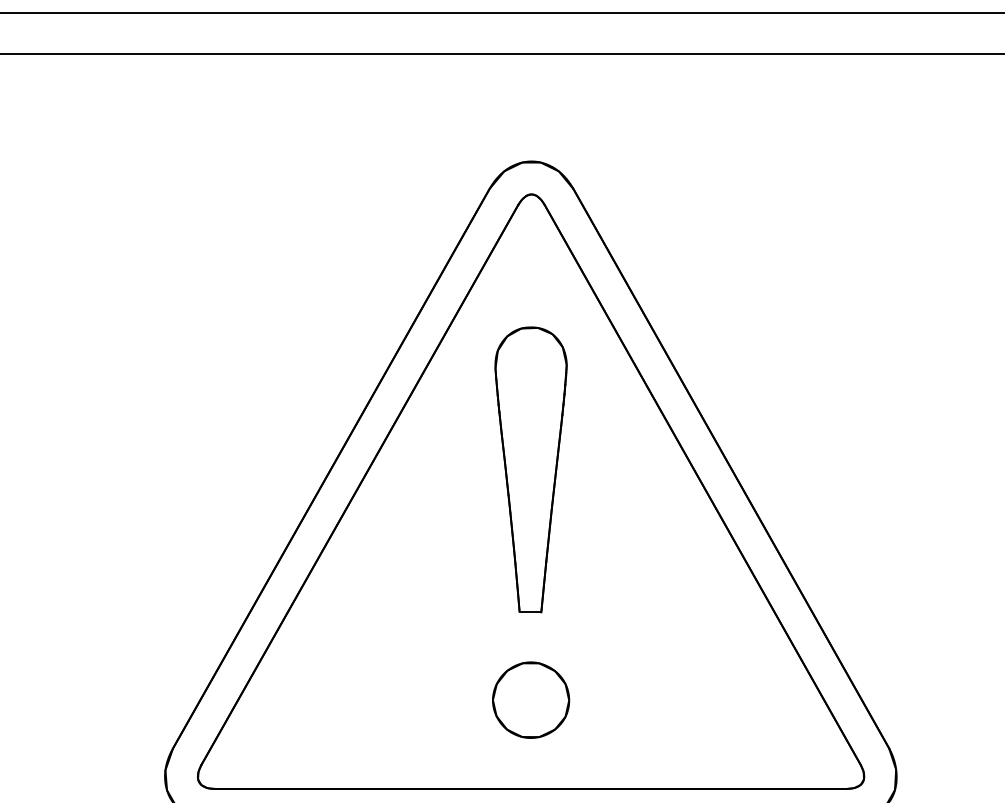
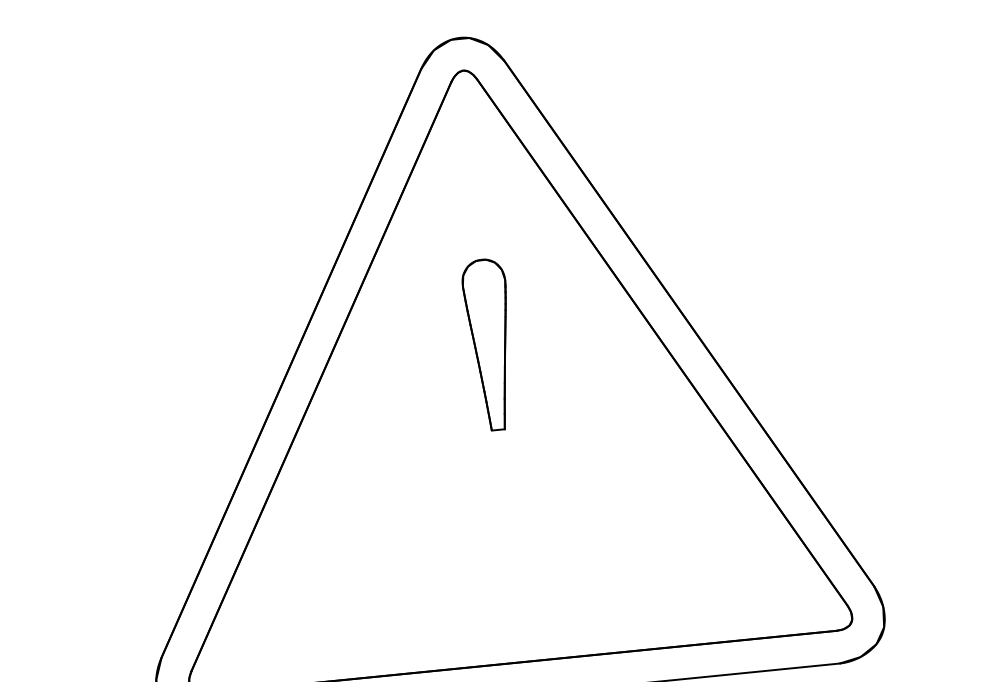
part: (530, 469) -> (489, 344), size x0.6
part: (531, 699) -> (513, 573), removed

